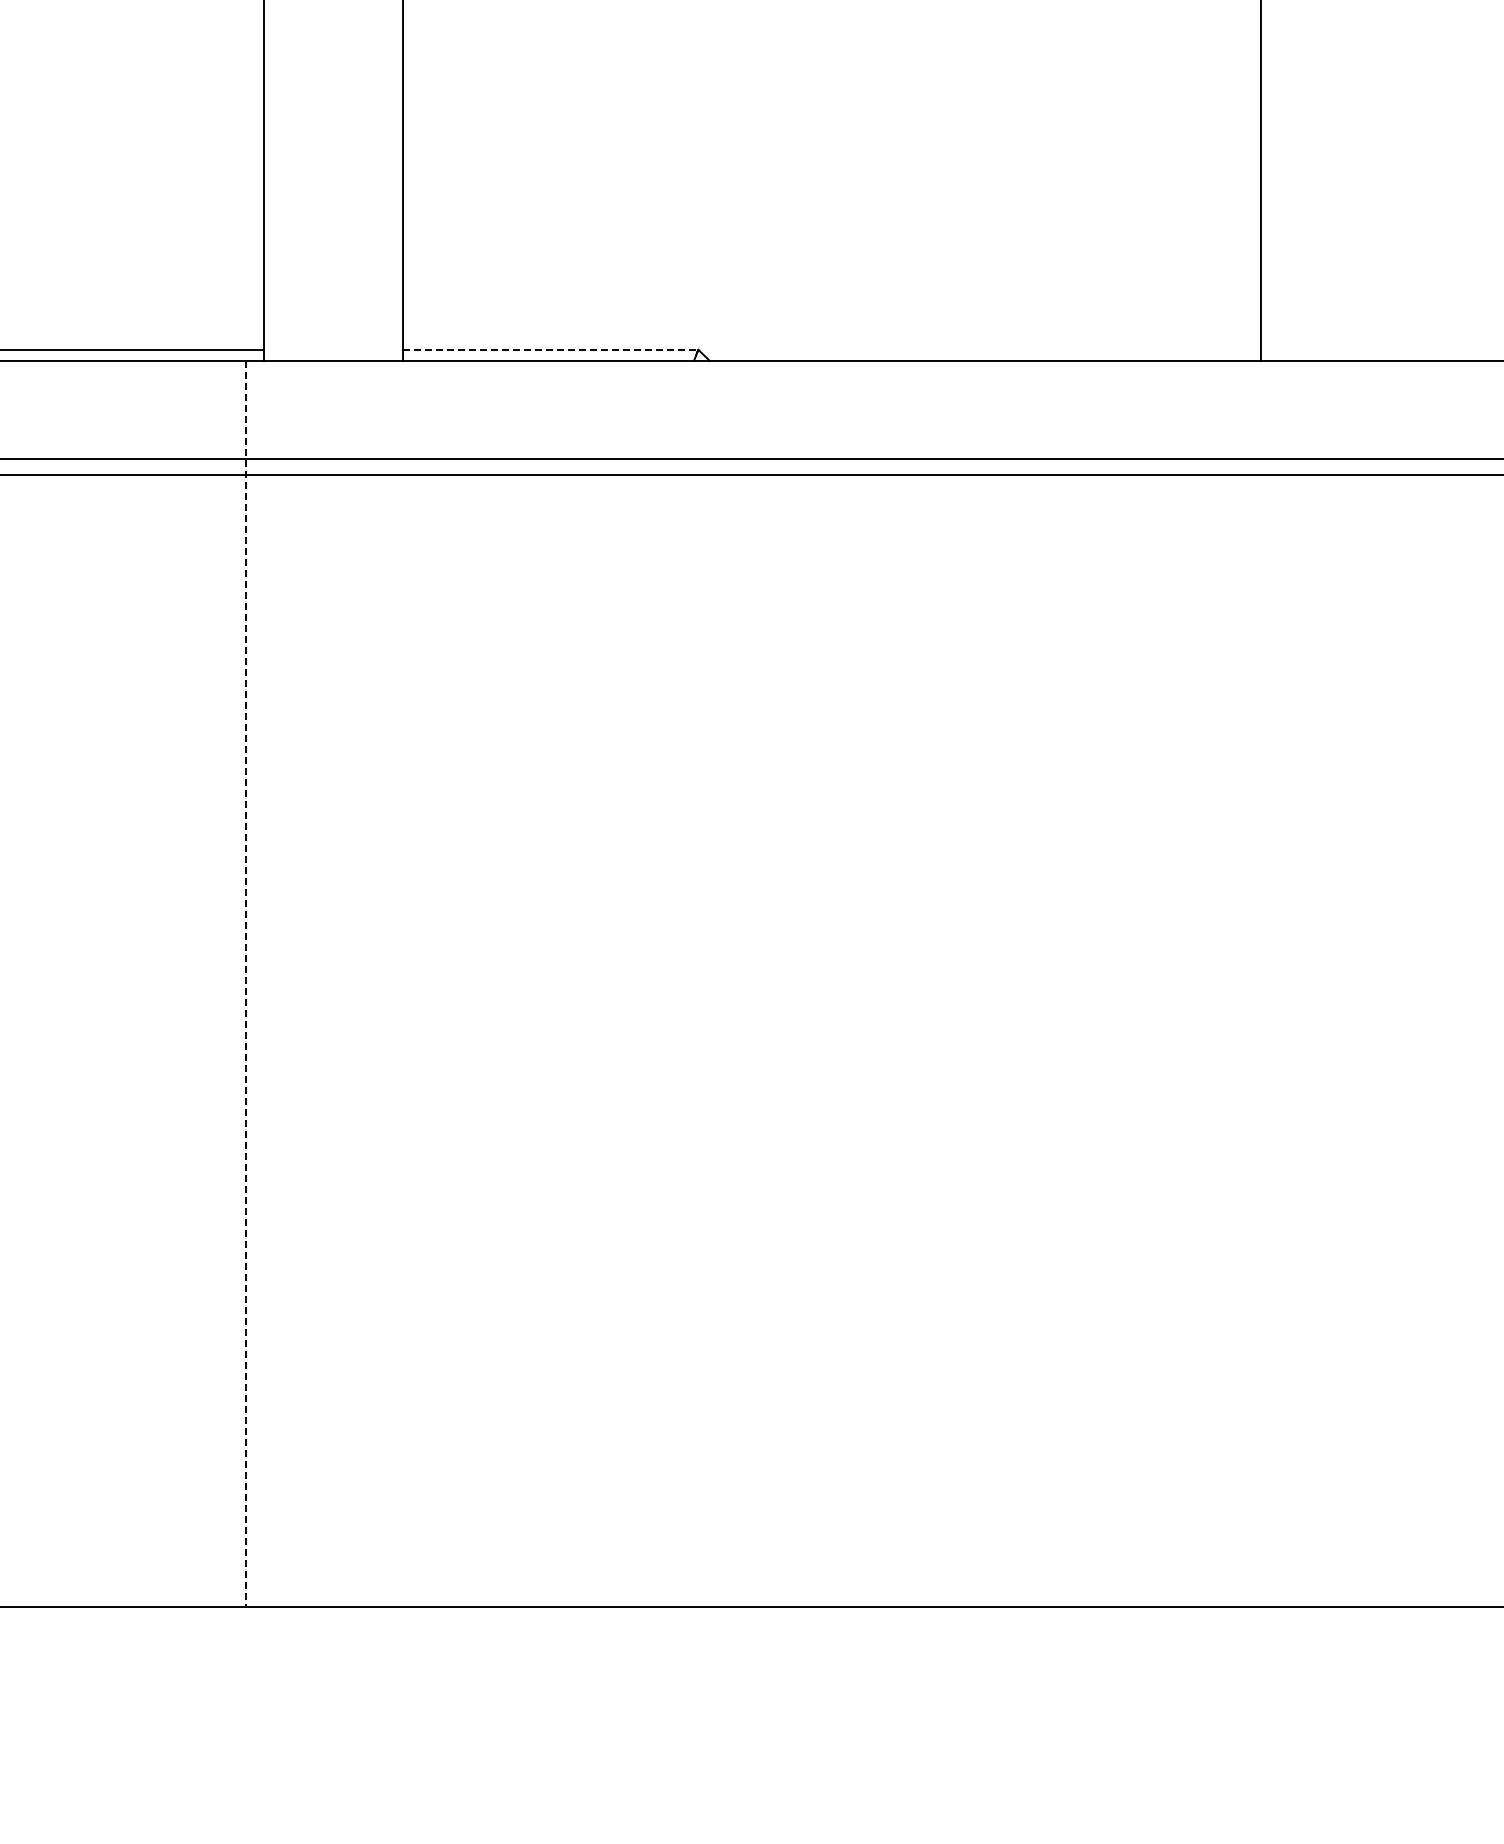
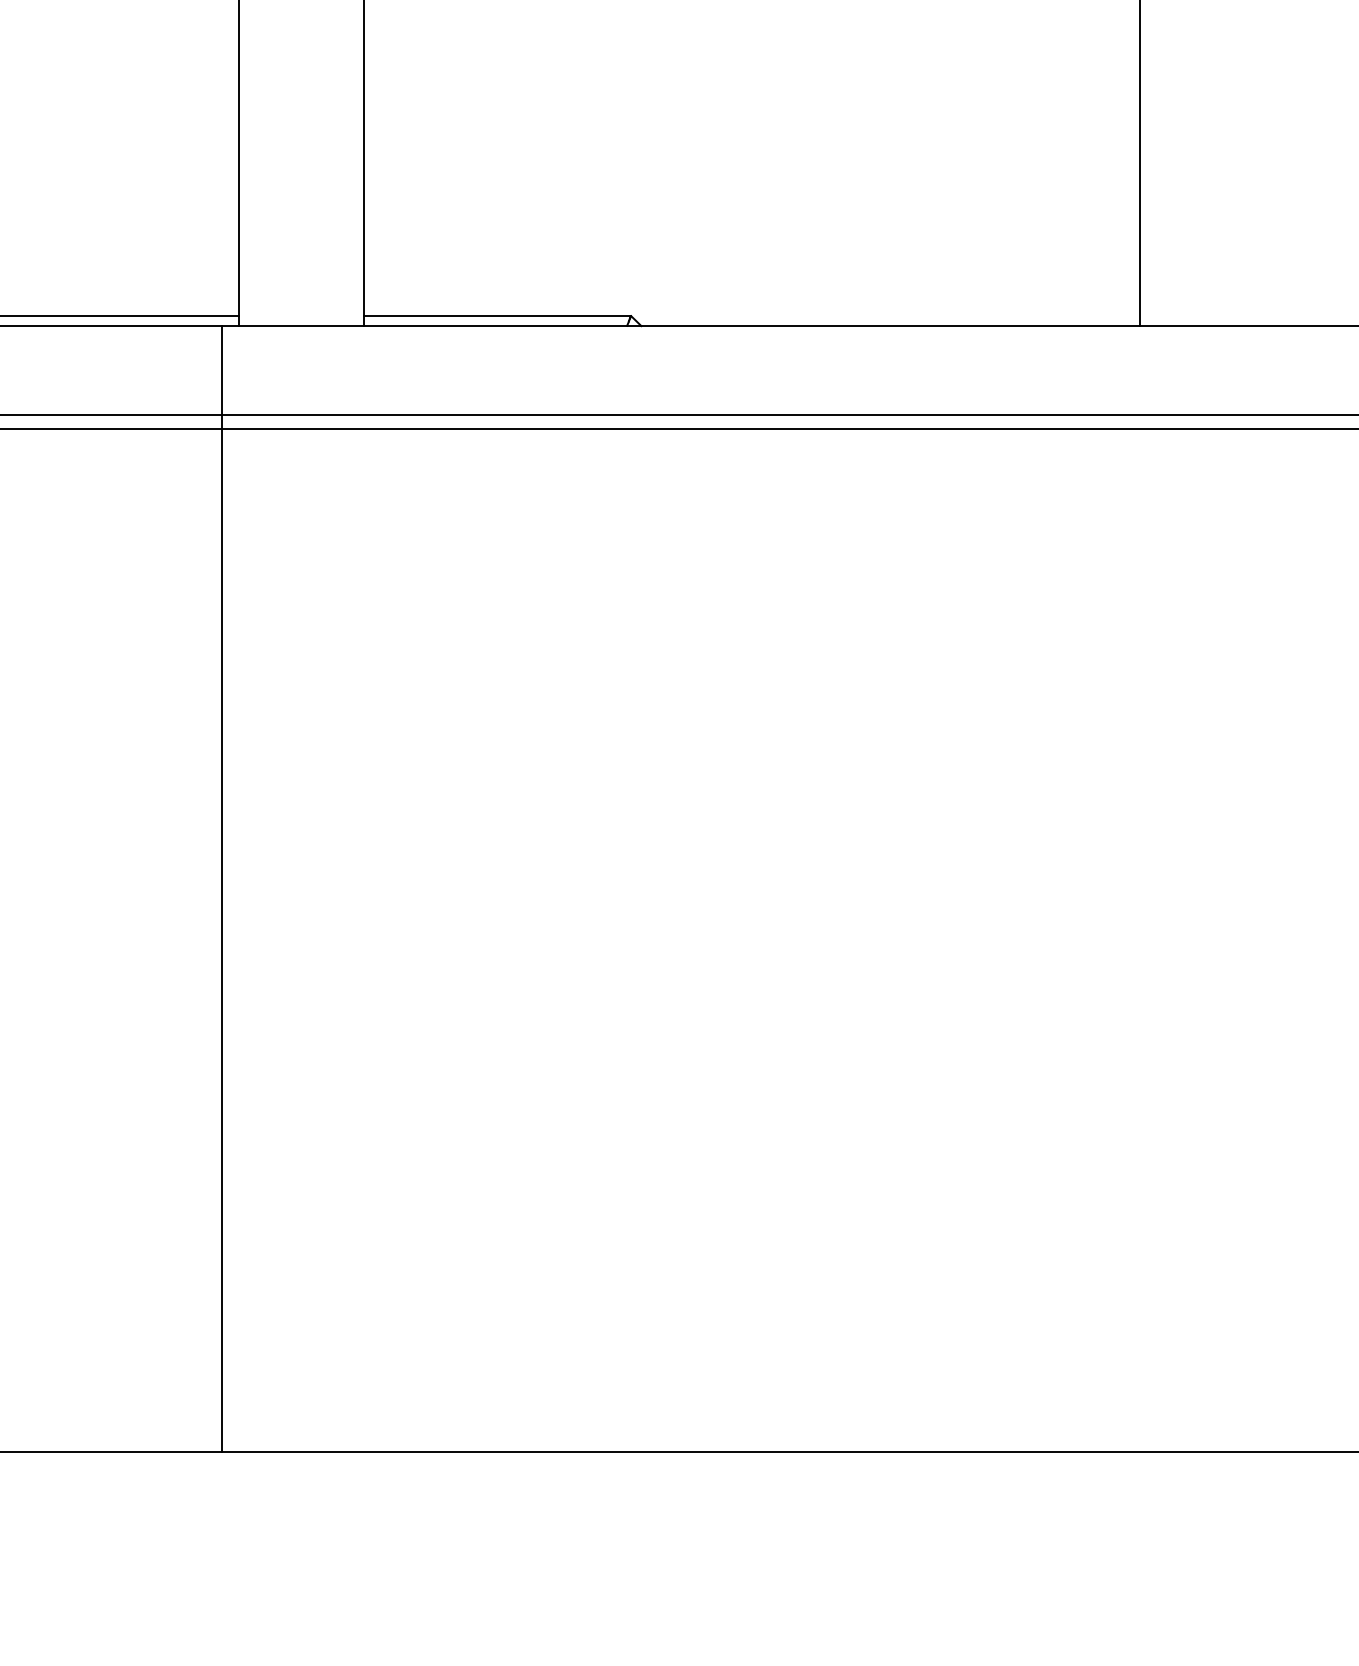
line: (550, 349) -> (497, 315), dashed -> solid
line: (246, 984) -> (222, 889), dashed -> solid

